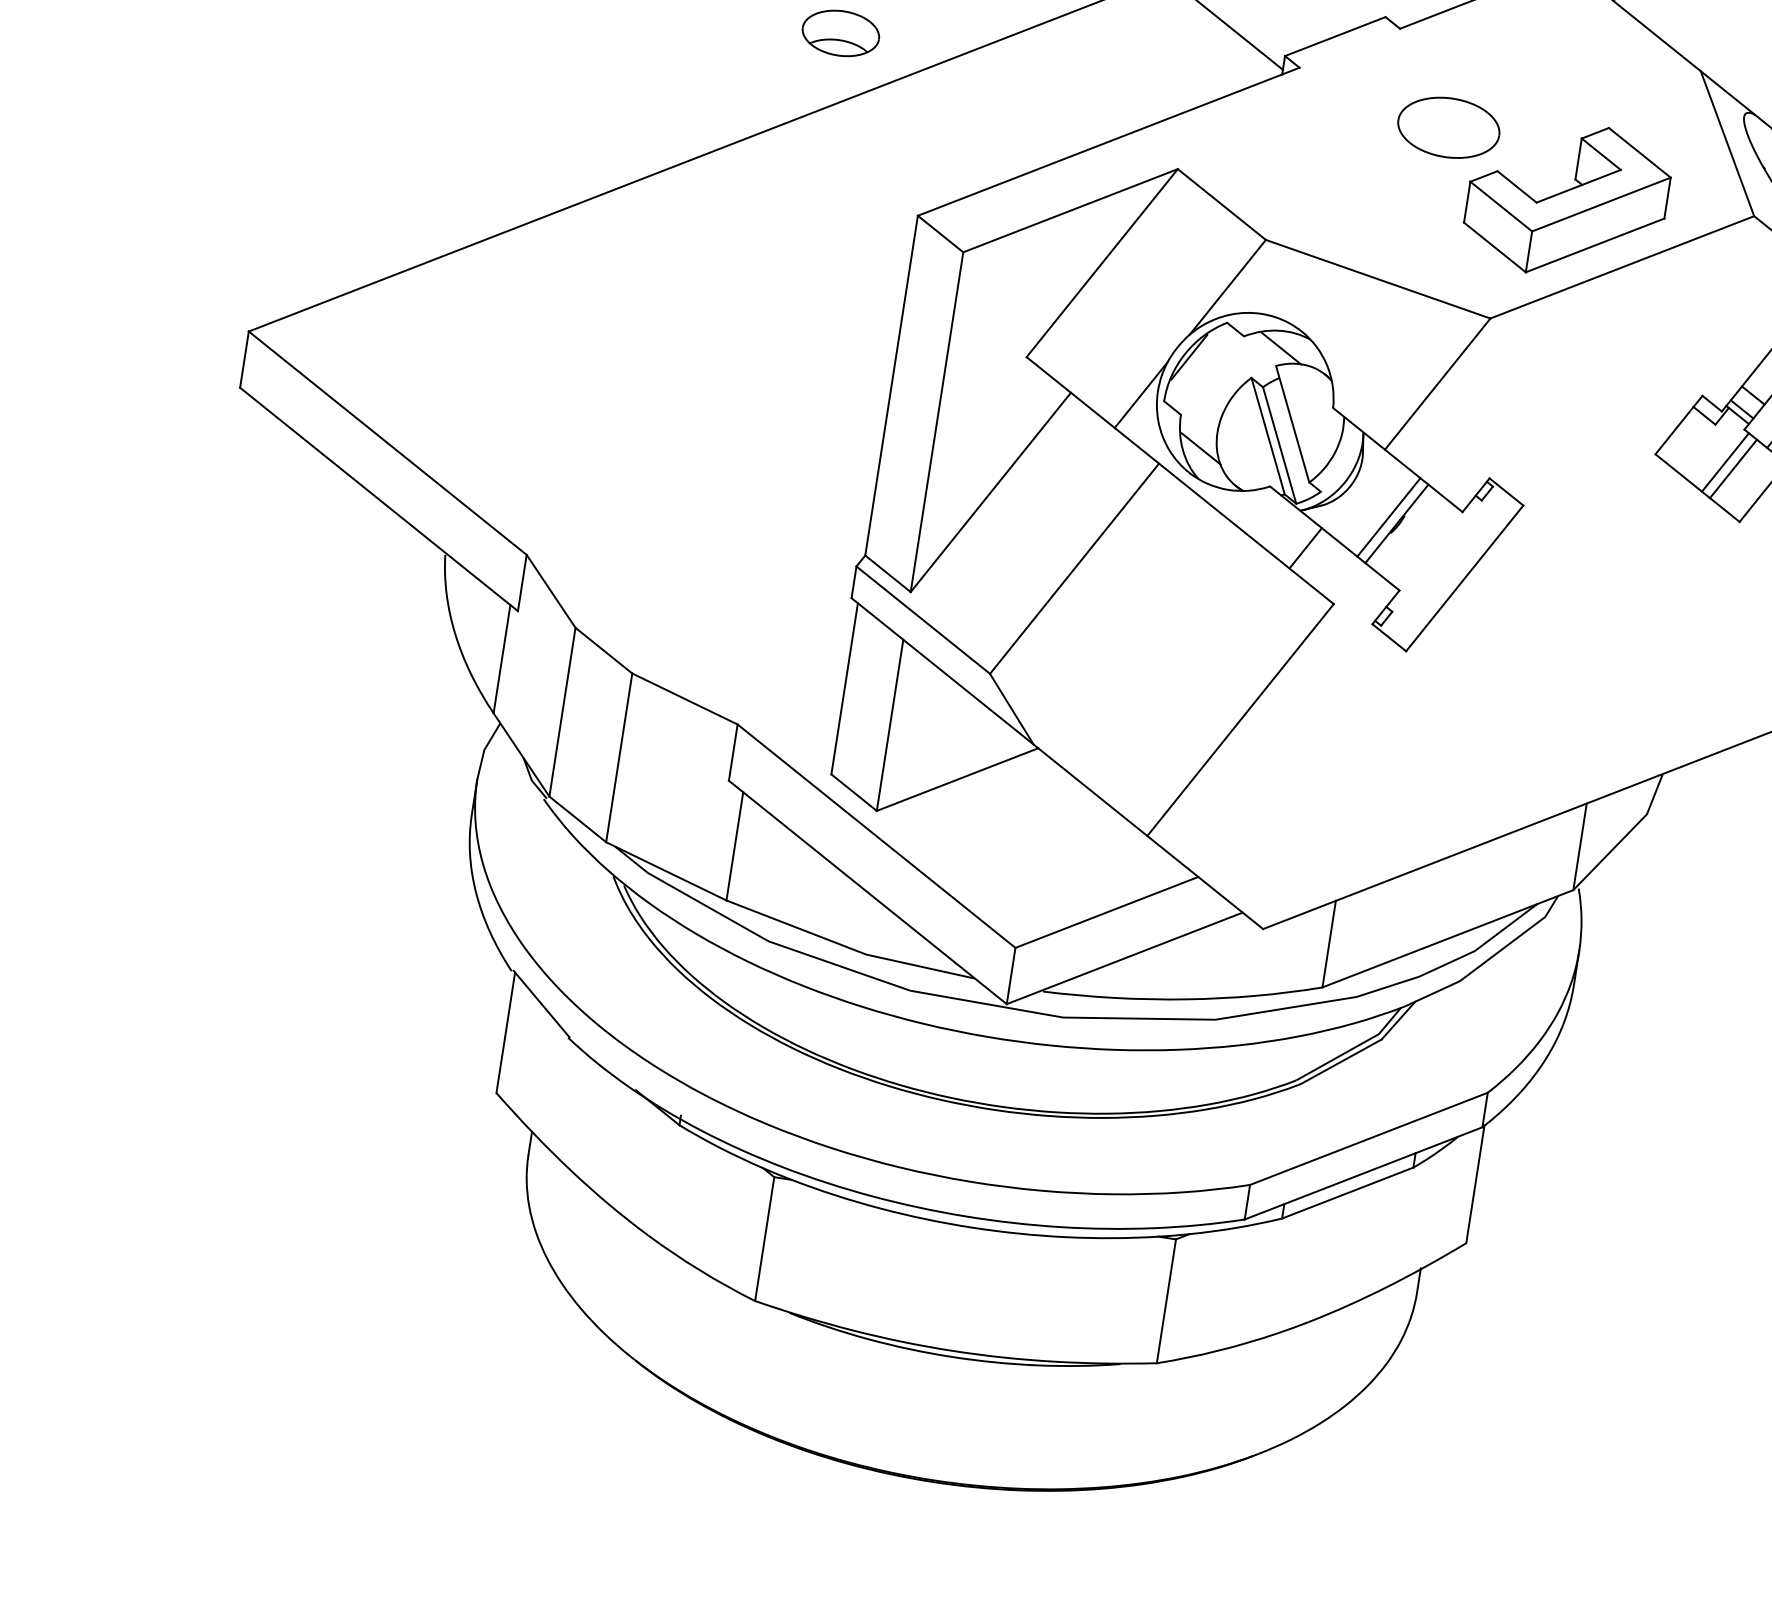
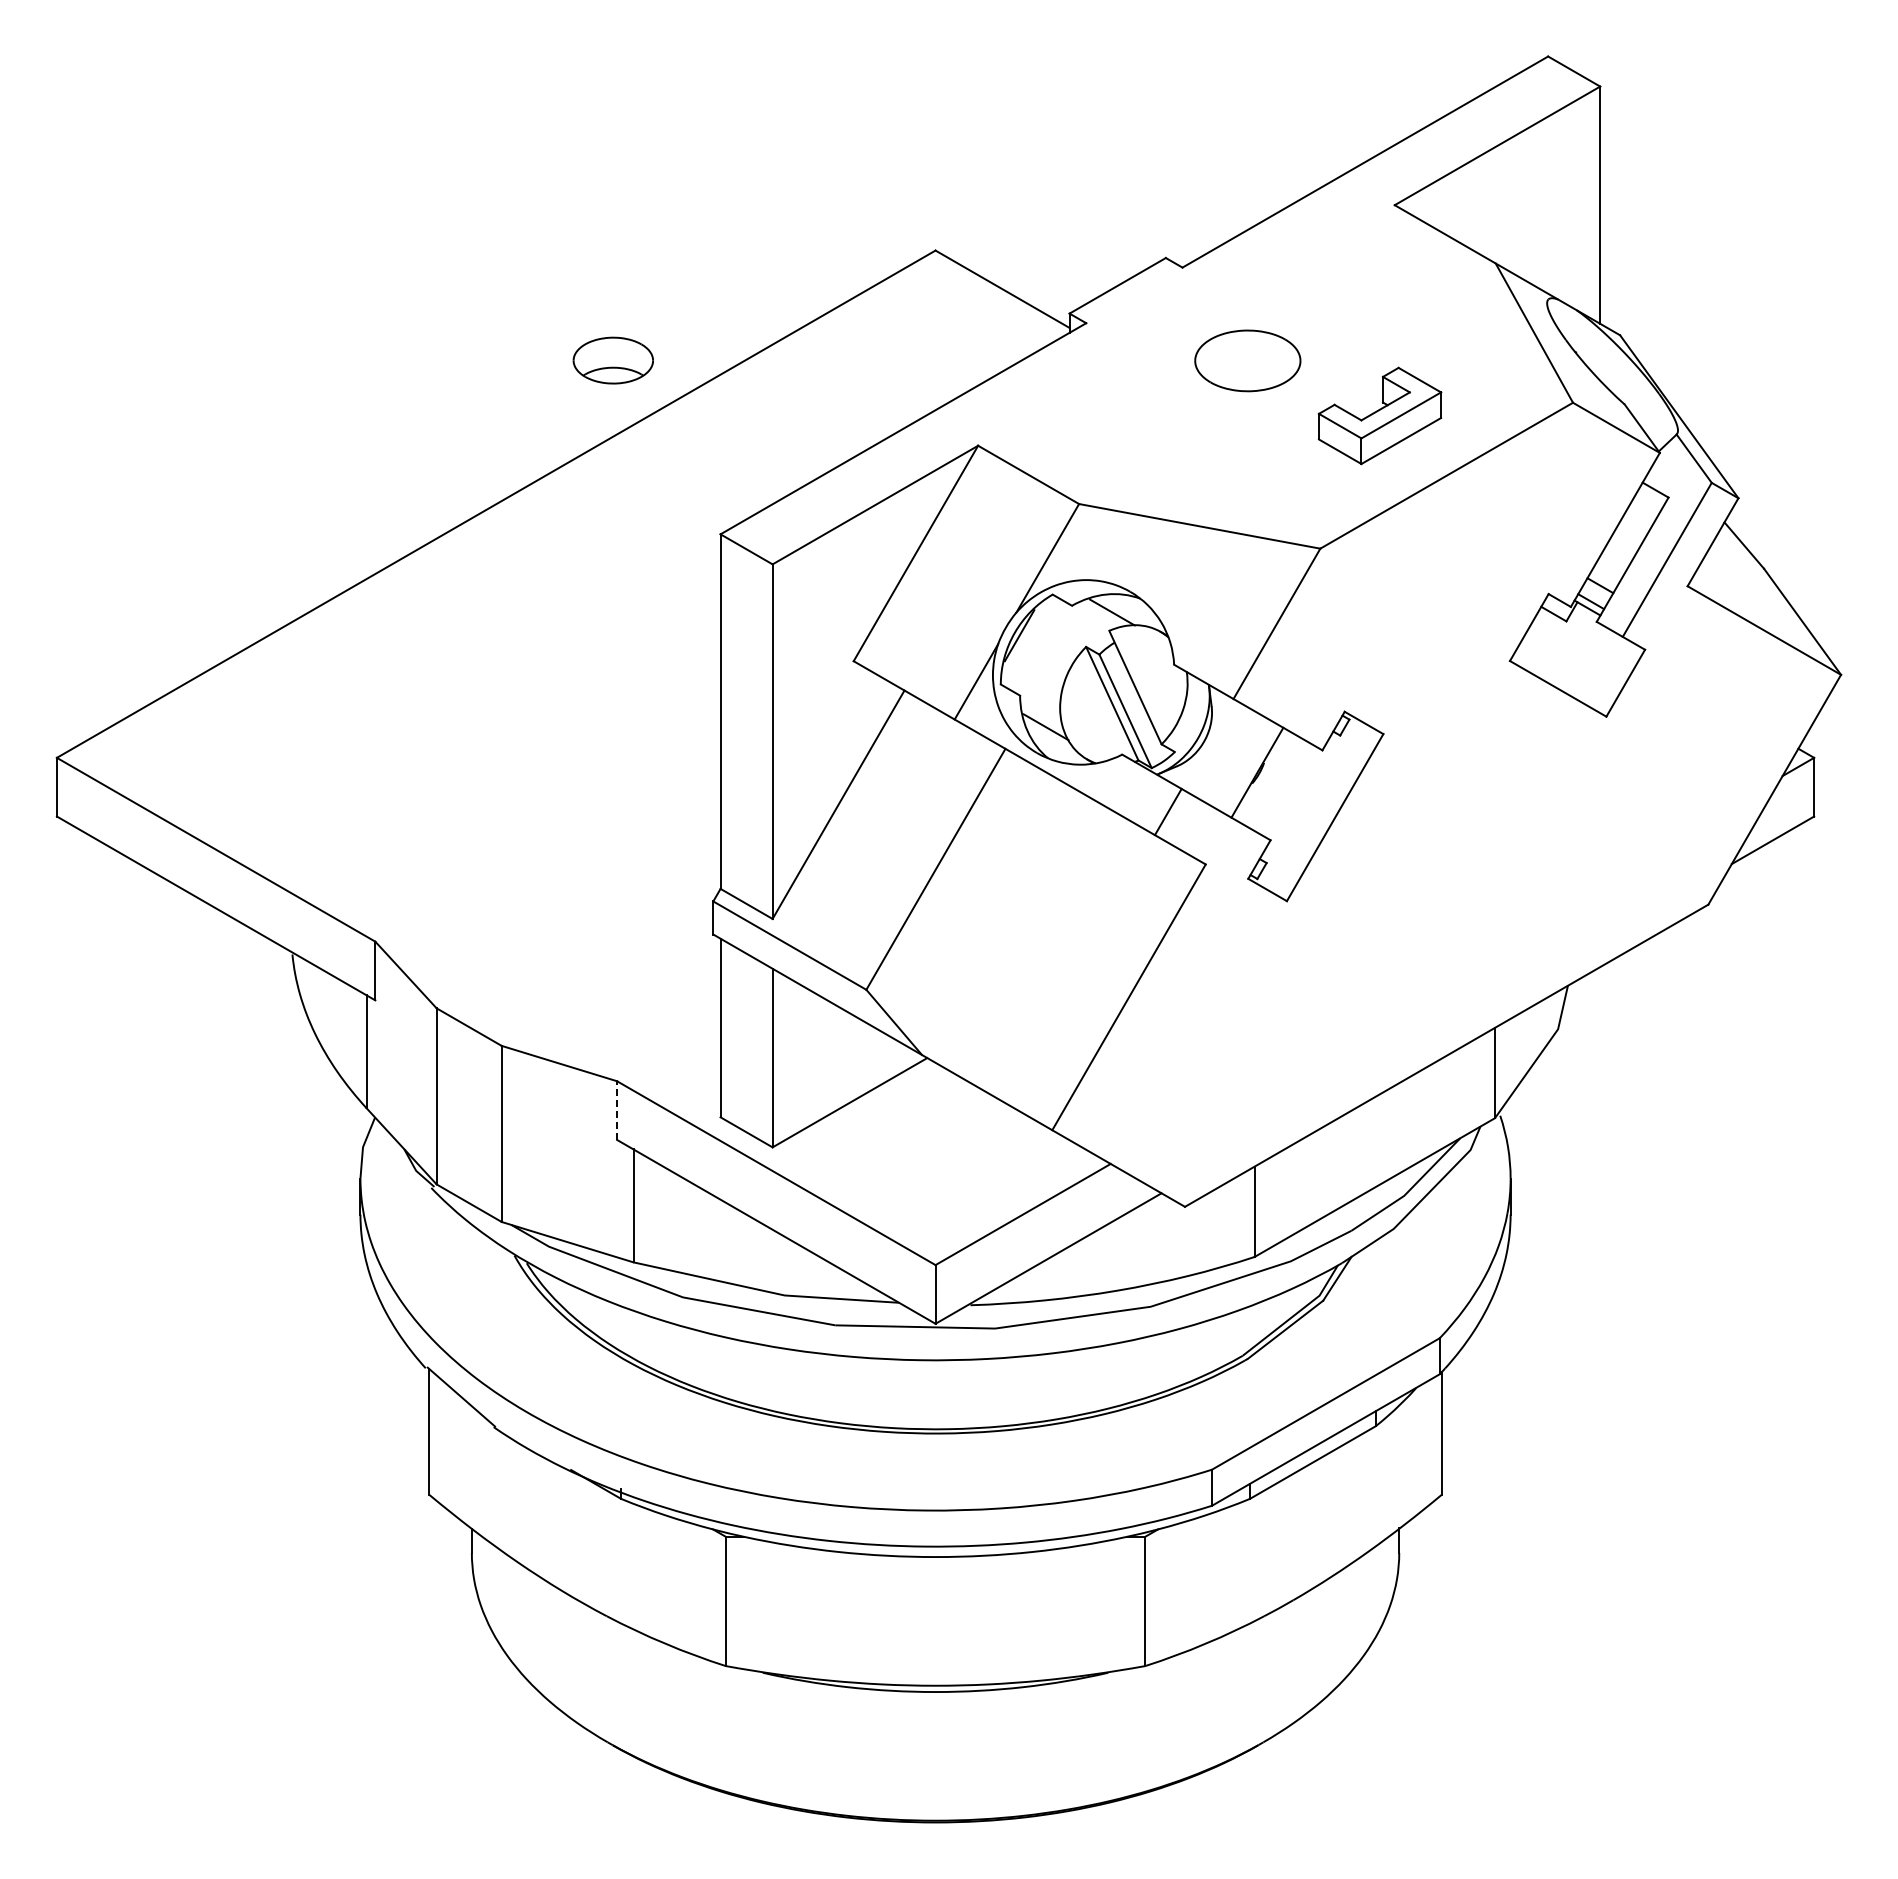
part: (1566, 199) -> (1379, 415), size x0.6
line: (1725, 461) -> (1582, 657), removed
line: (1733, 468) -> (1591, 663), removed
line: (1389, 517) -> (1248, 767), removed
line: (733, 752) -> (617, 1110), solid -> dashed

